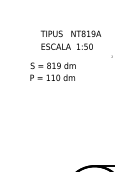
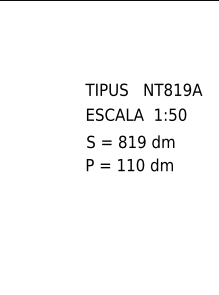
text: (52, 71) -> (129, 152), moved

